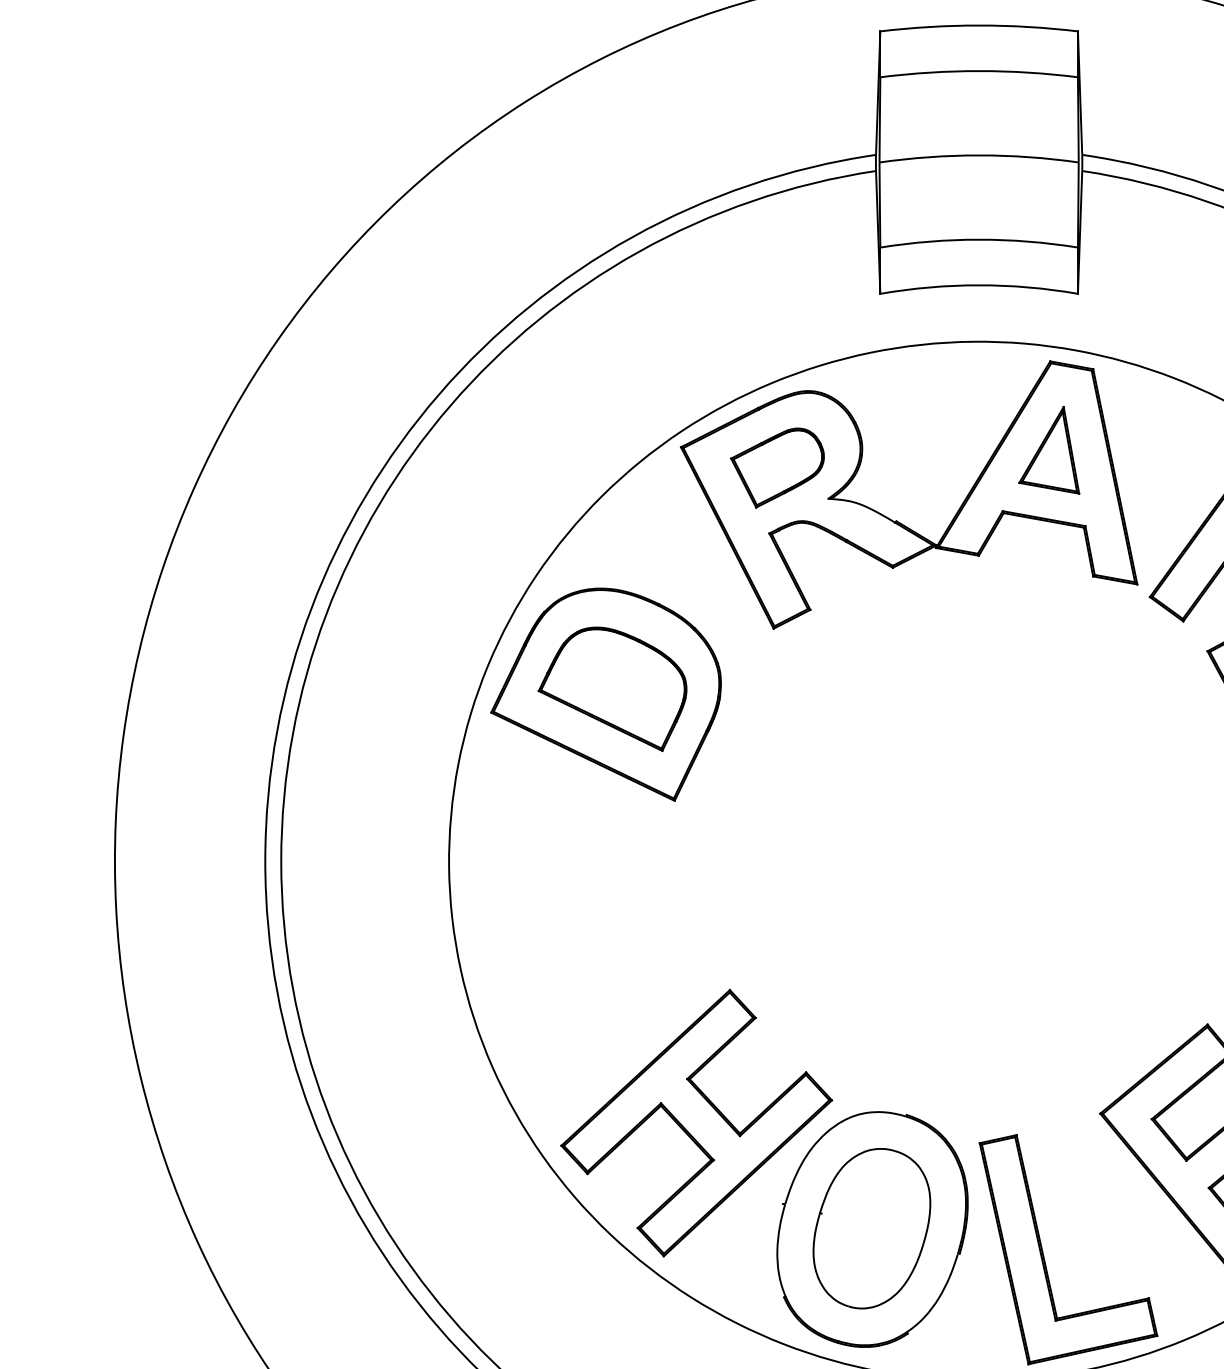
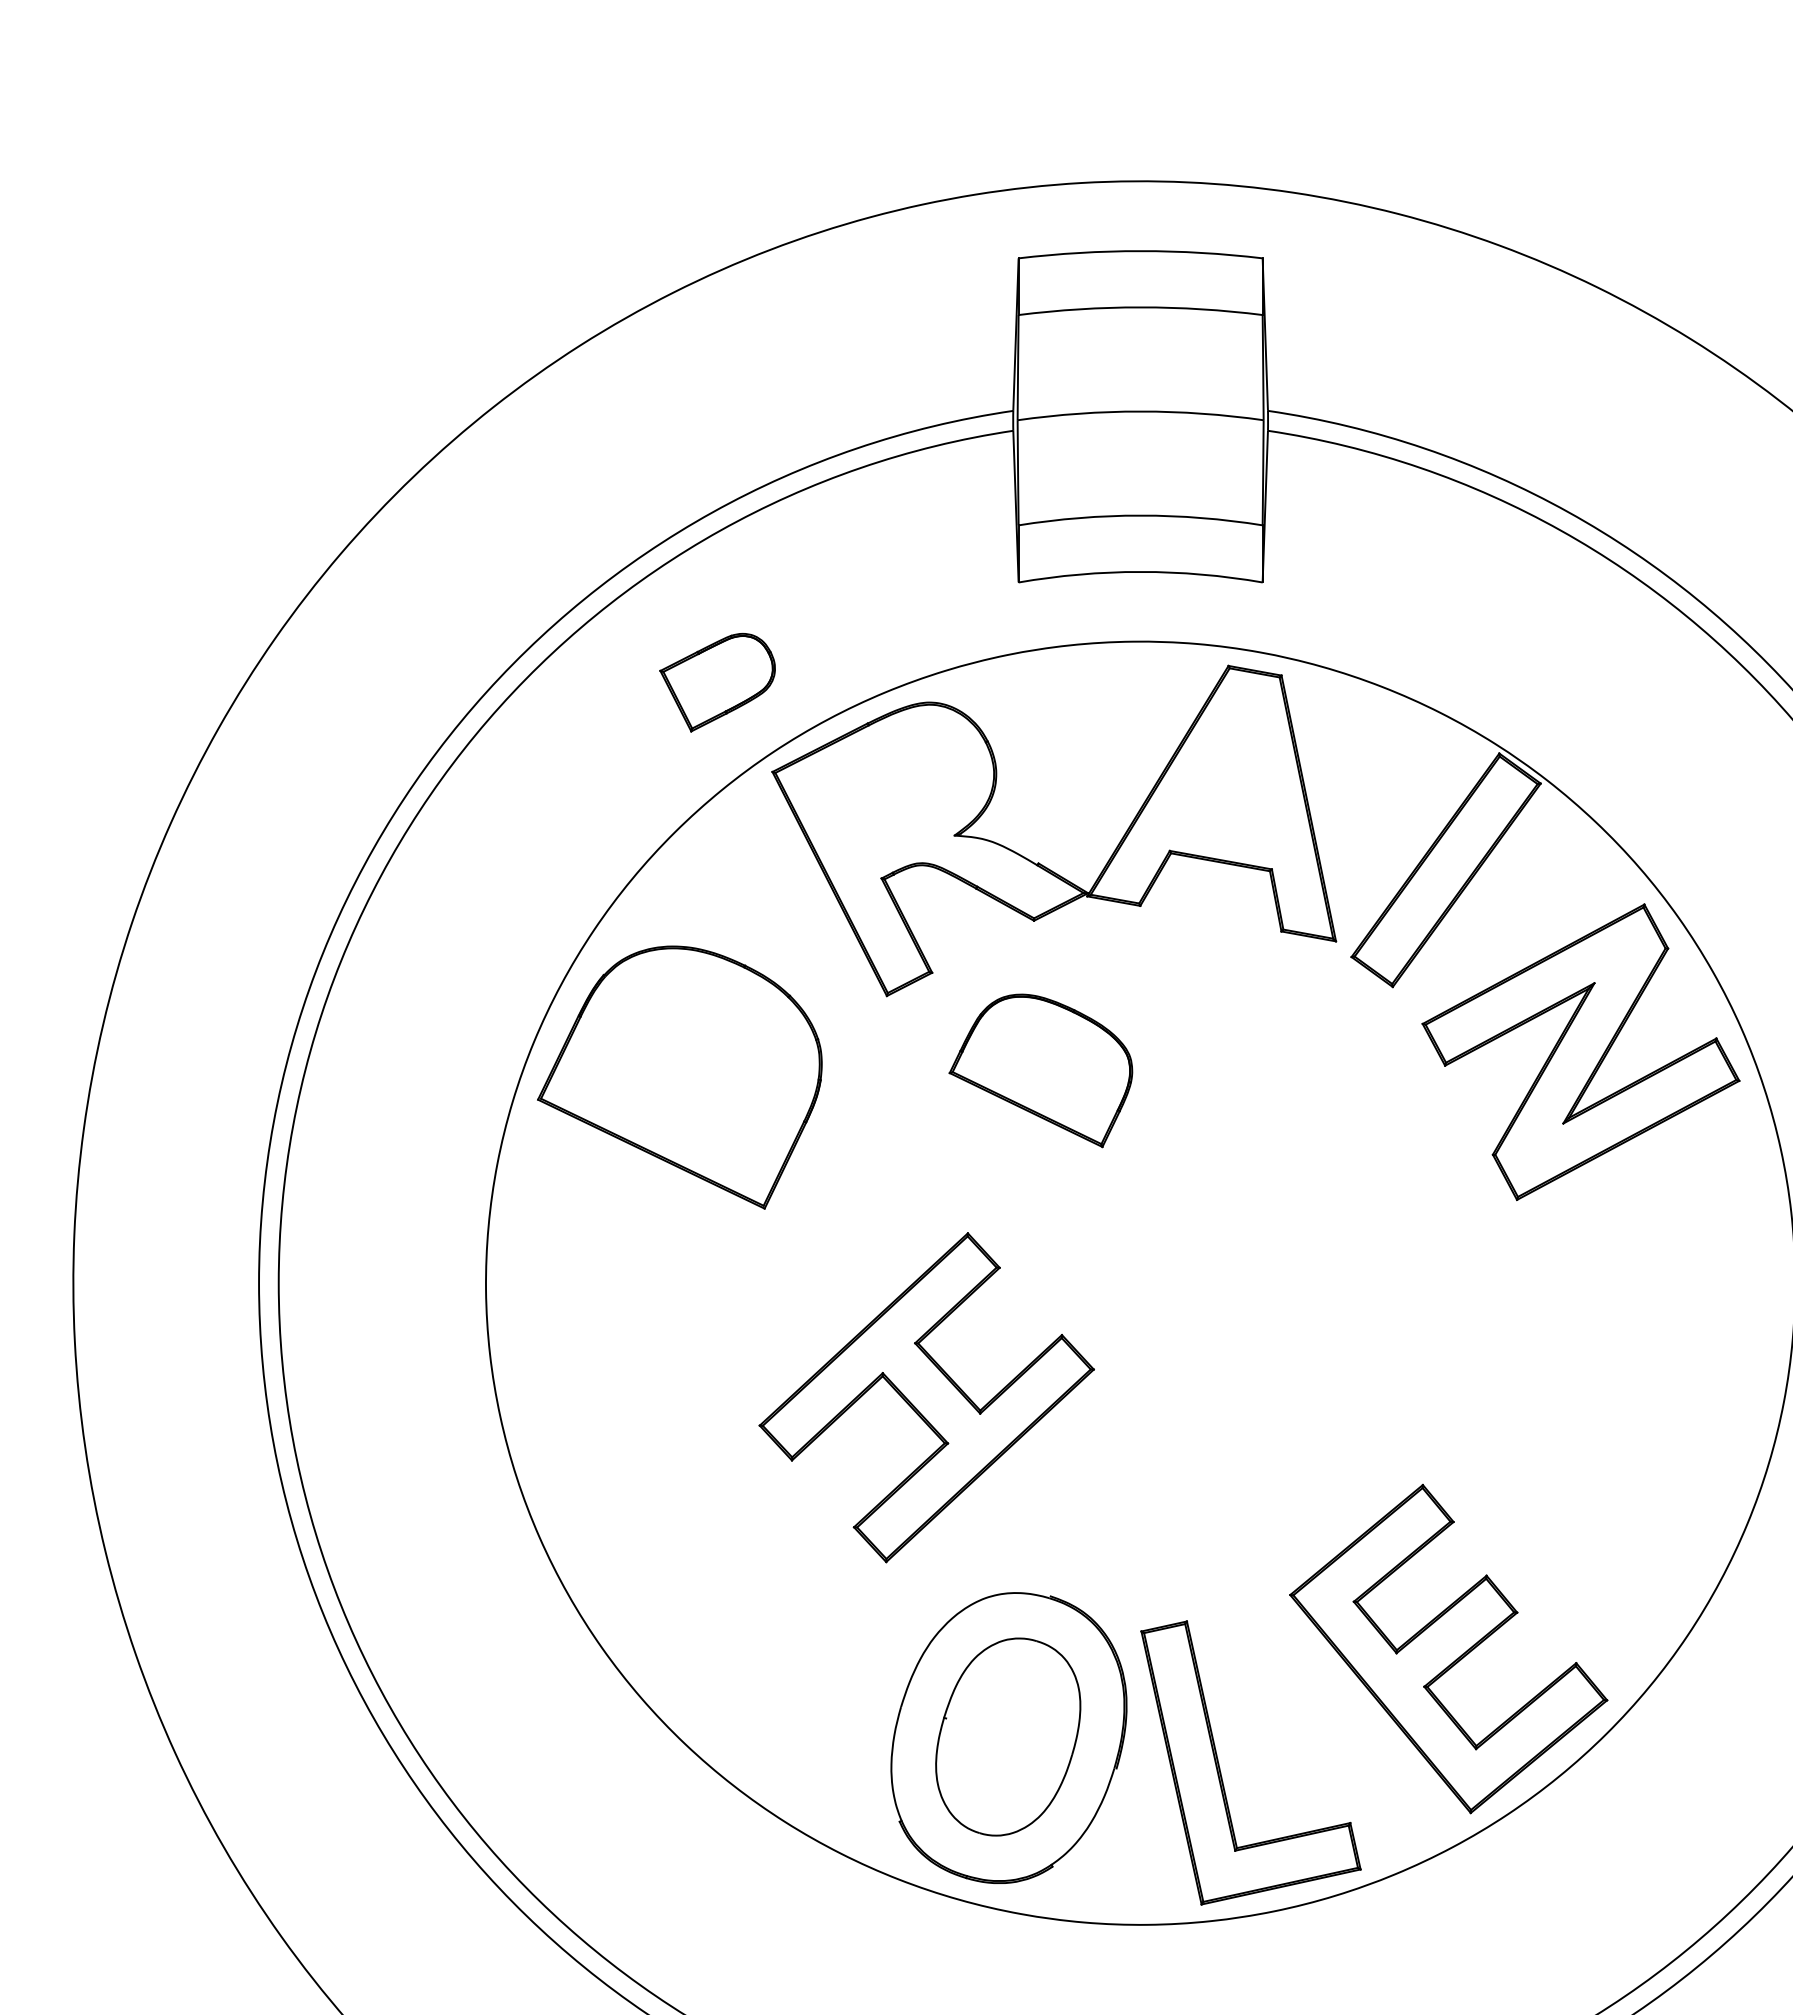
part: (1049, 450) -> (1227, 775), removed
part: (777, 467) -> (717, 682), moved
part: (612, 688) -> (1040, 1070), moved
part: (696, 1122) -> (926, 1397), moved

